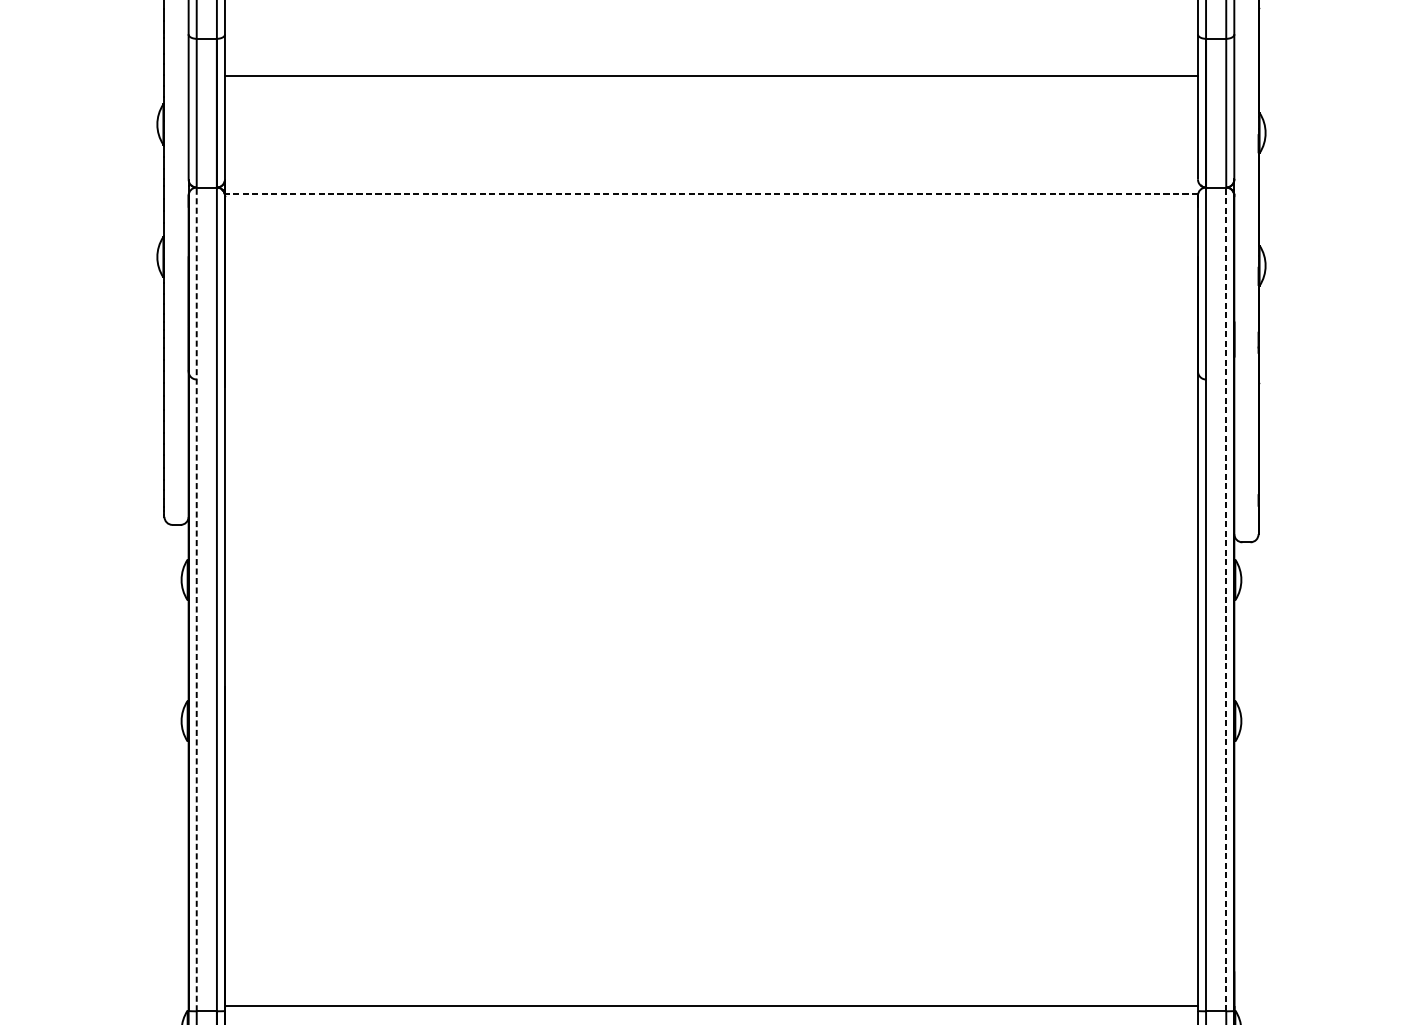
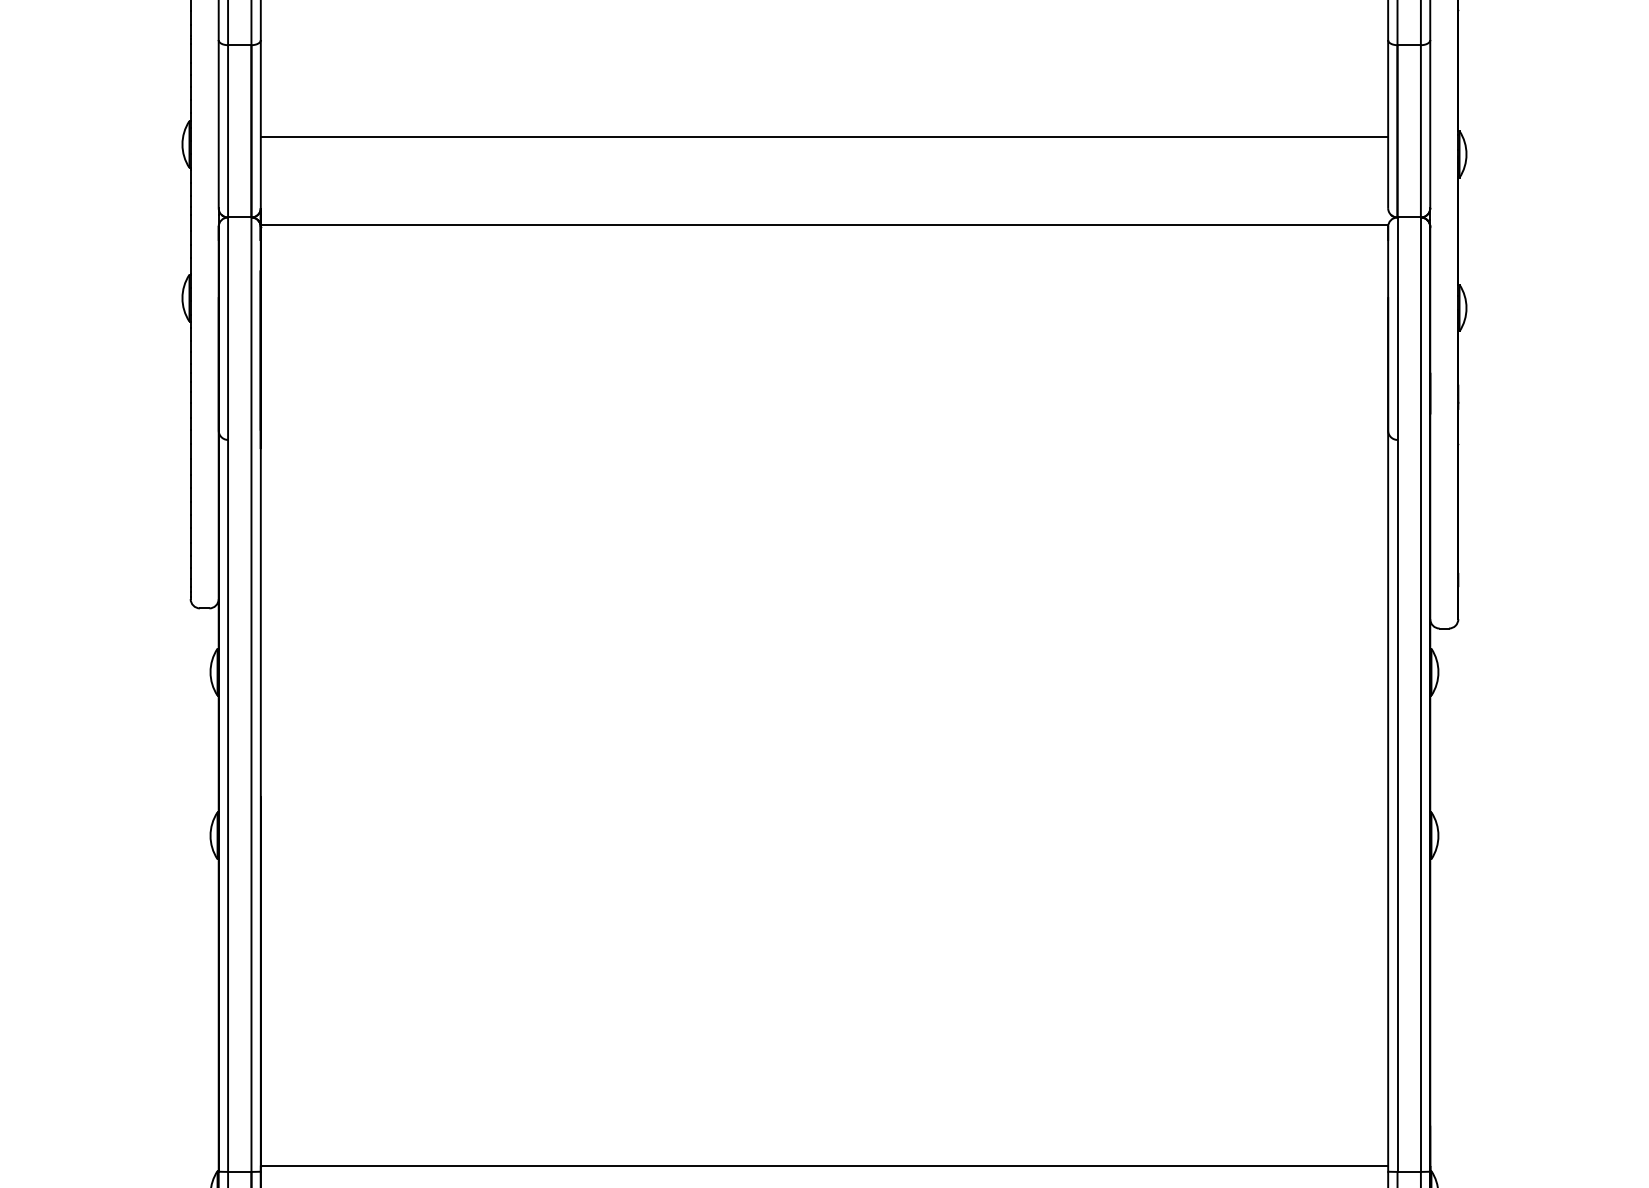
line: (711, 76) -> (824, 137), moved
line: (711, 193) -> (824, 224), dashed -> solid
line: (197, 599) -> (228, 694), dashed -> solid
line: (1225, 599) -> (1420, 694), dashed -> solid

